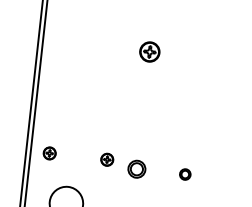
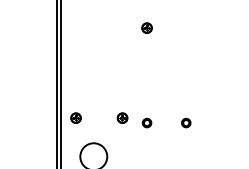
part: (149, 51) -> (146, 27), size x0.62
part: (136, 168) -> (146, 122), size x0.62

